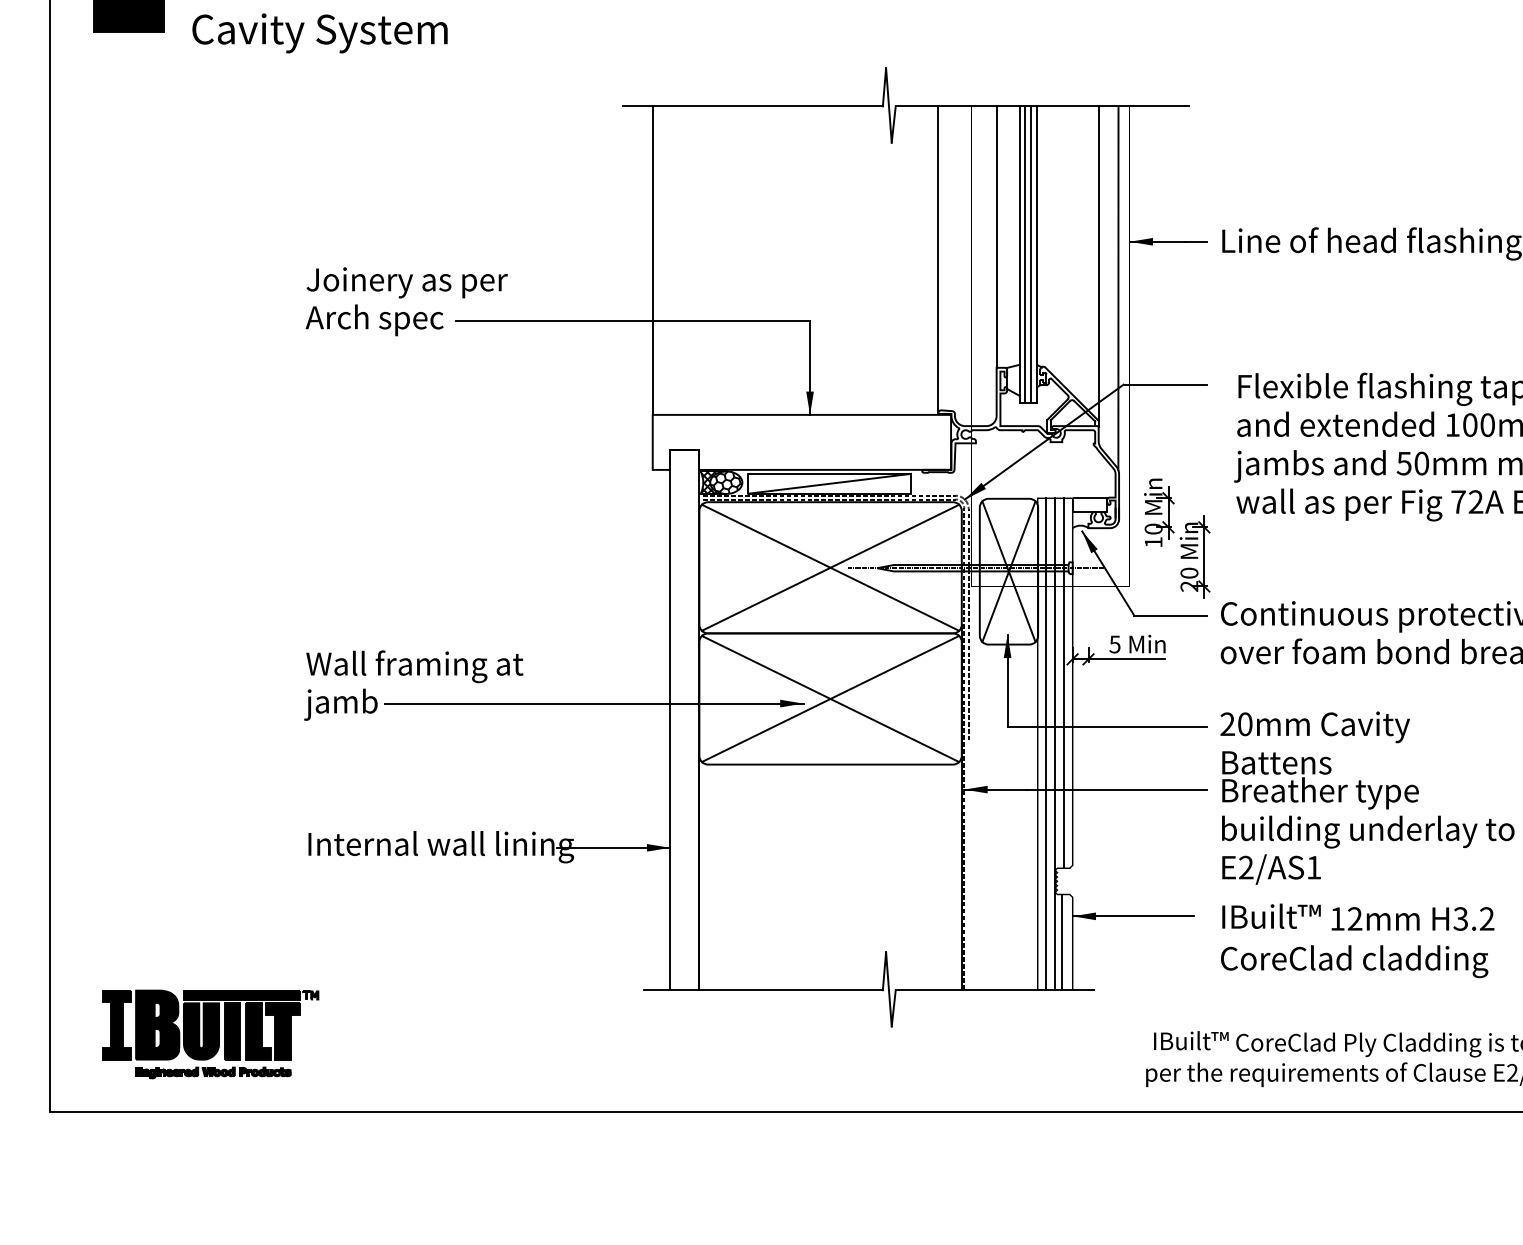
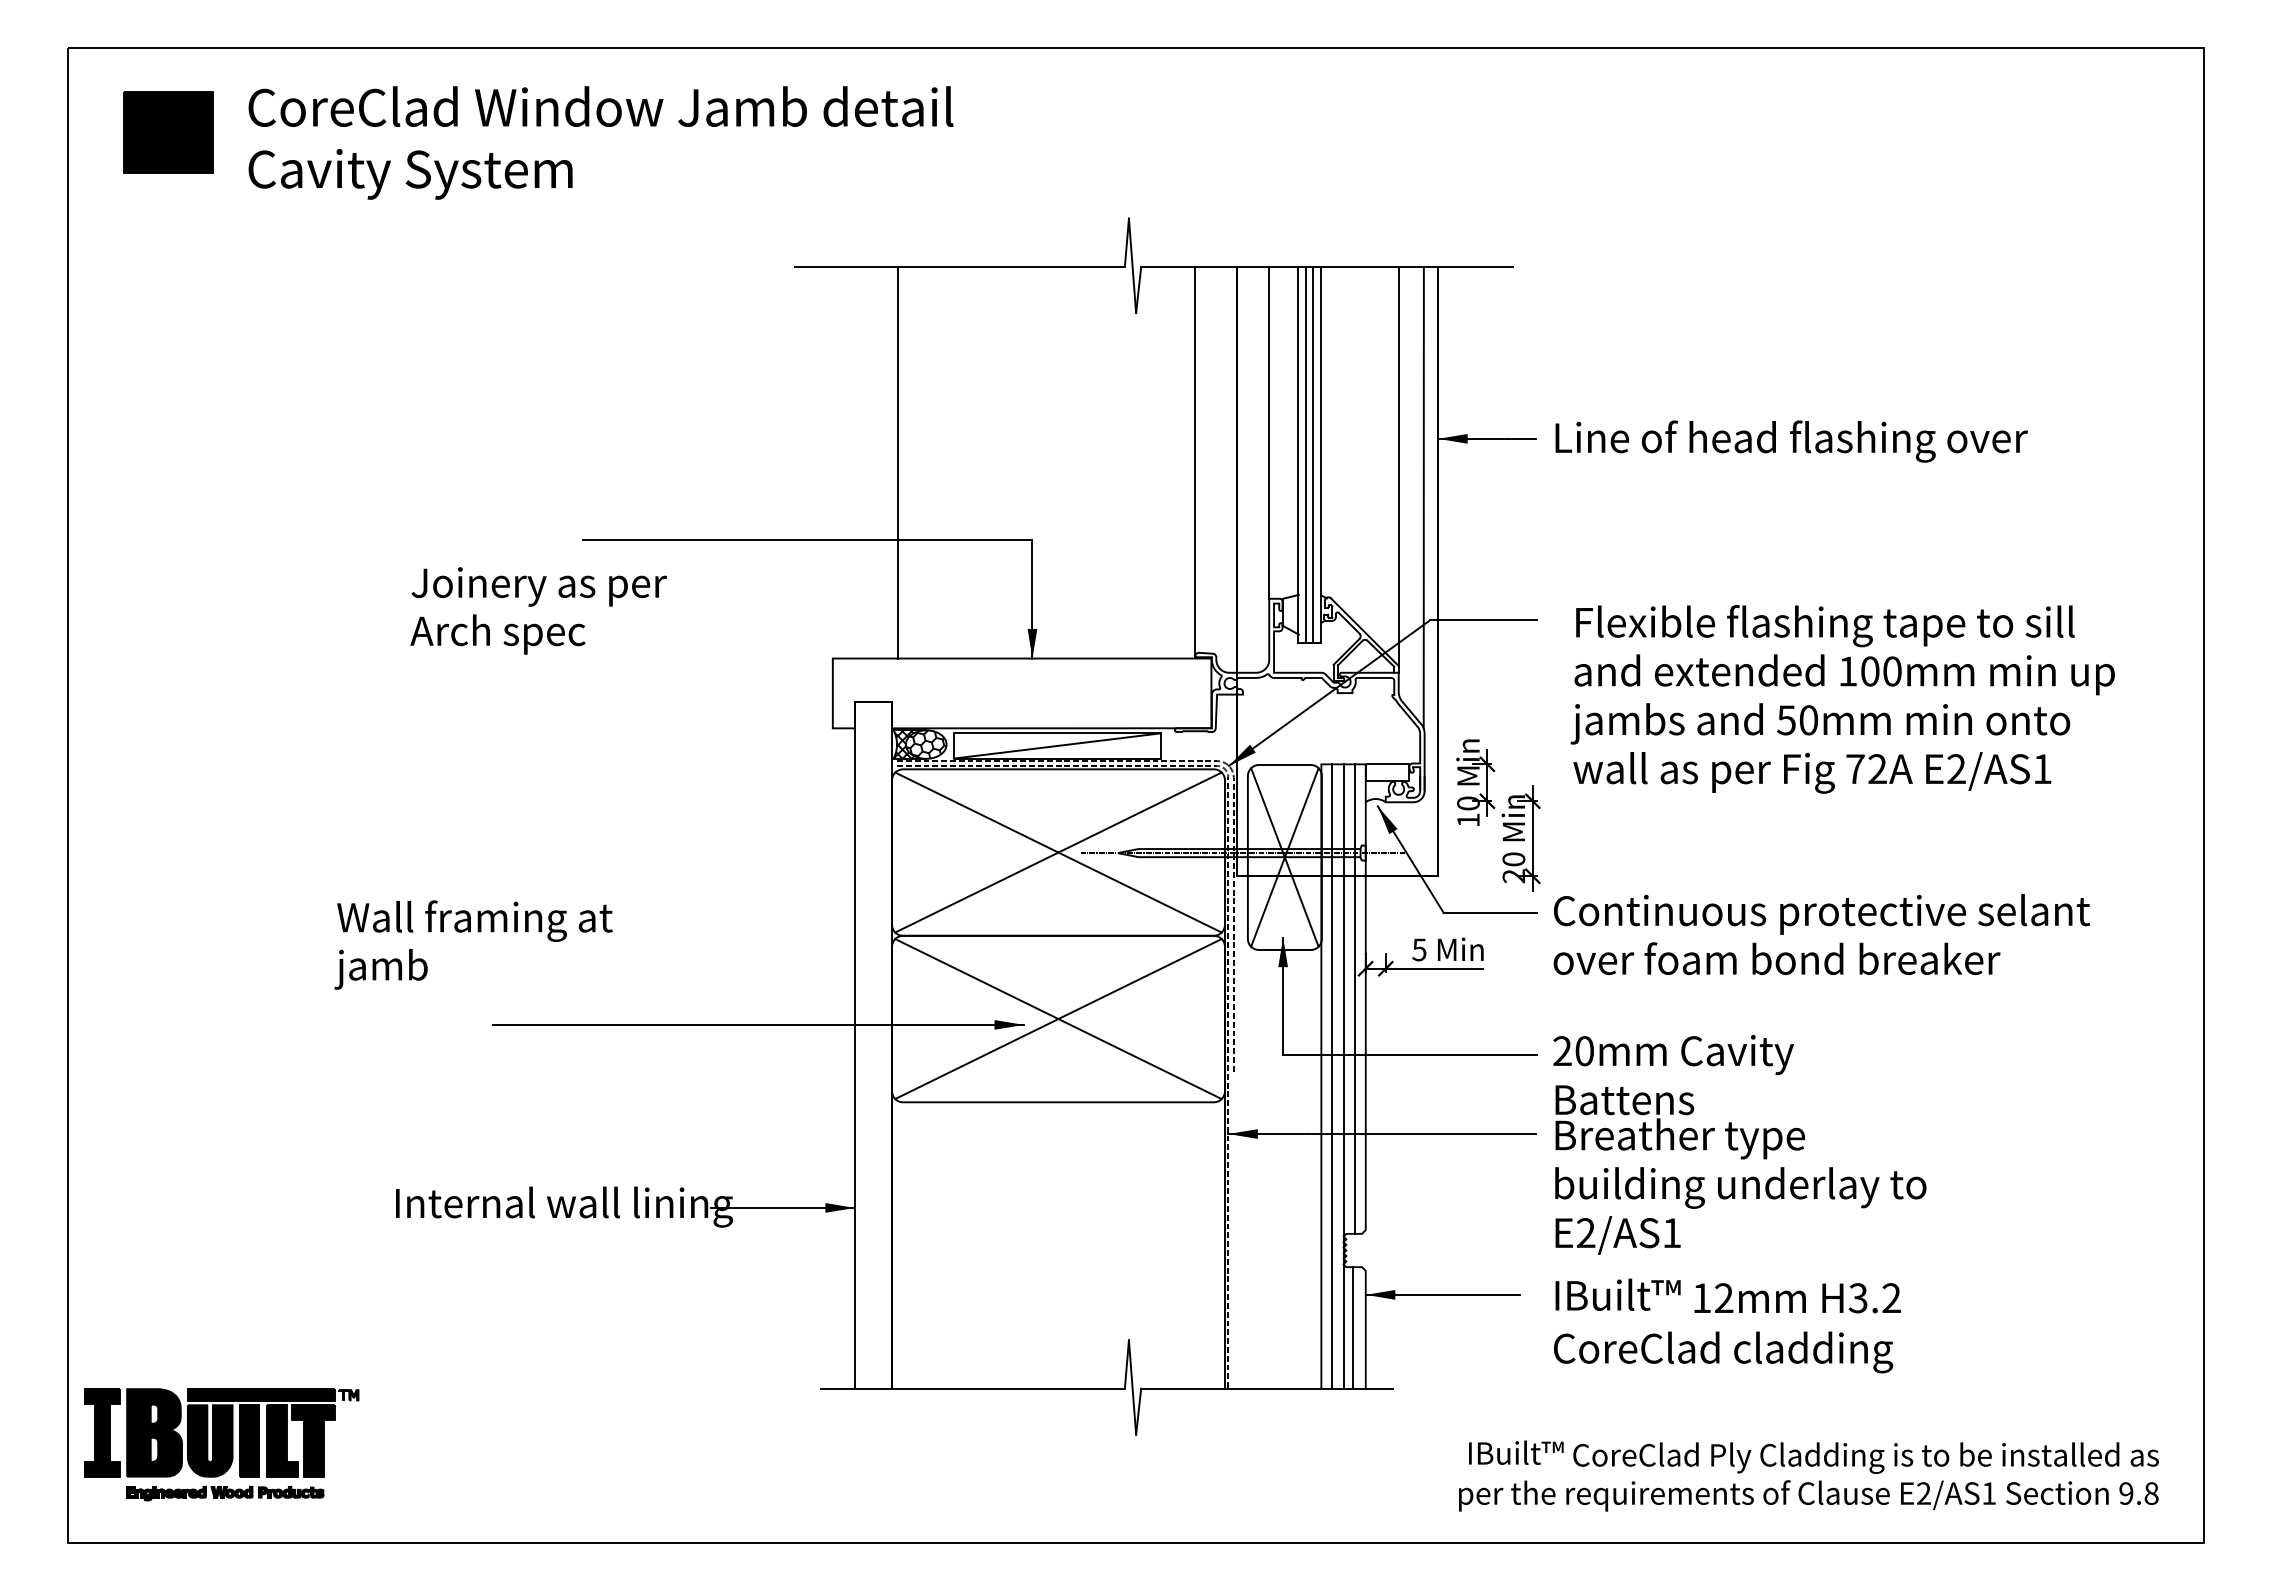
line: (652, 260) -> (897, 462), moved
text: (406, 301) -> (538, 610), moved
text: (413, 685) -> (473, 944), moved
part: (210, 1034) -> (221, 1444), moved

